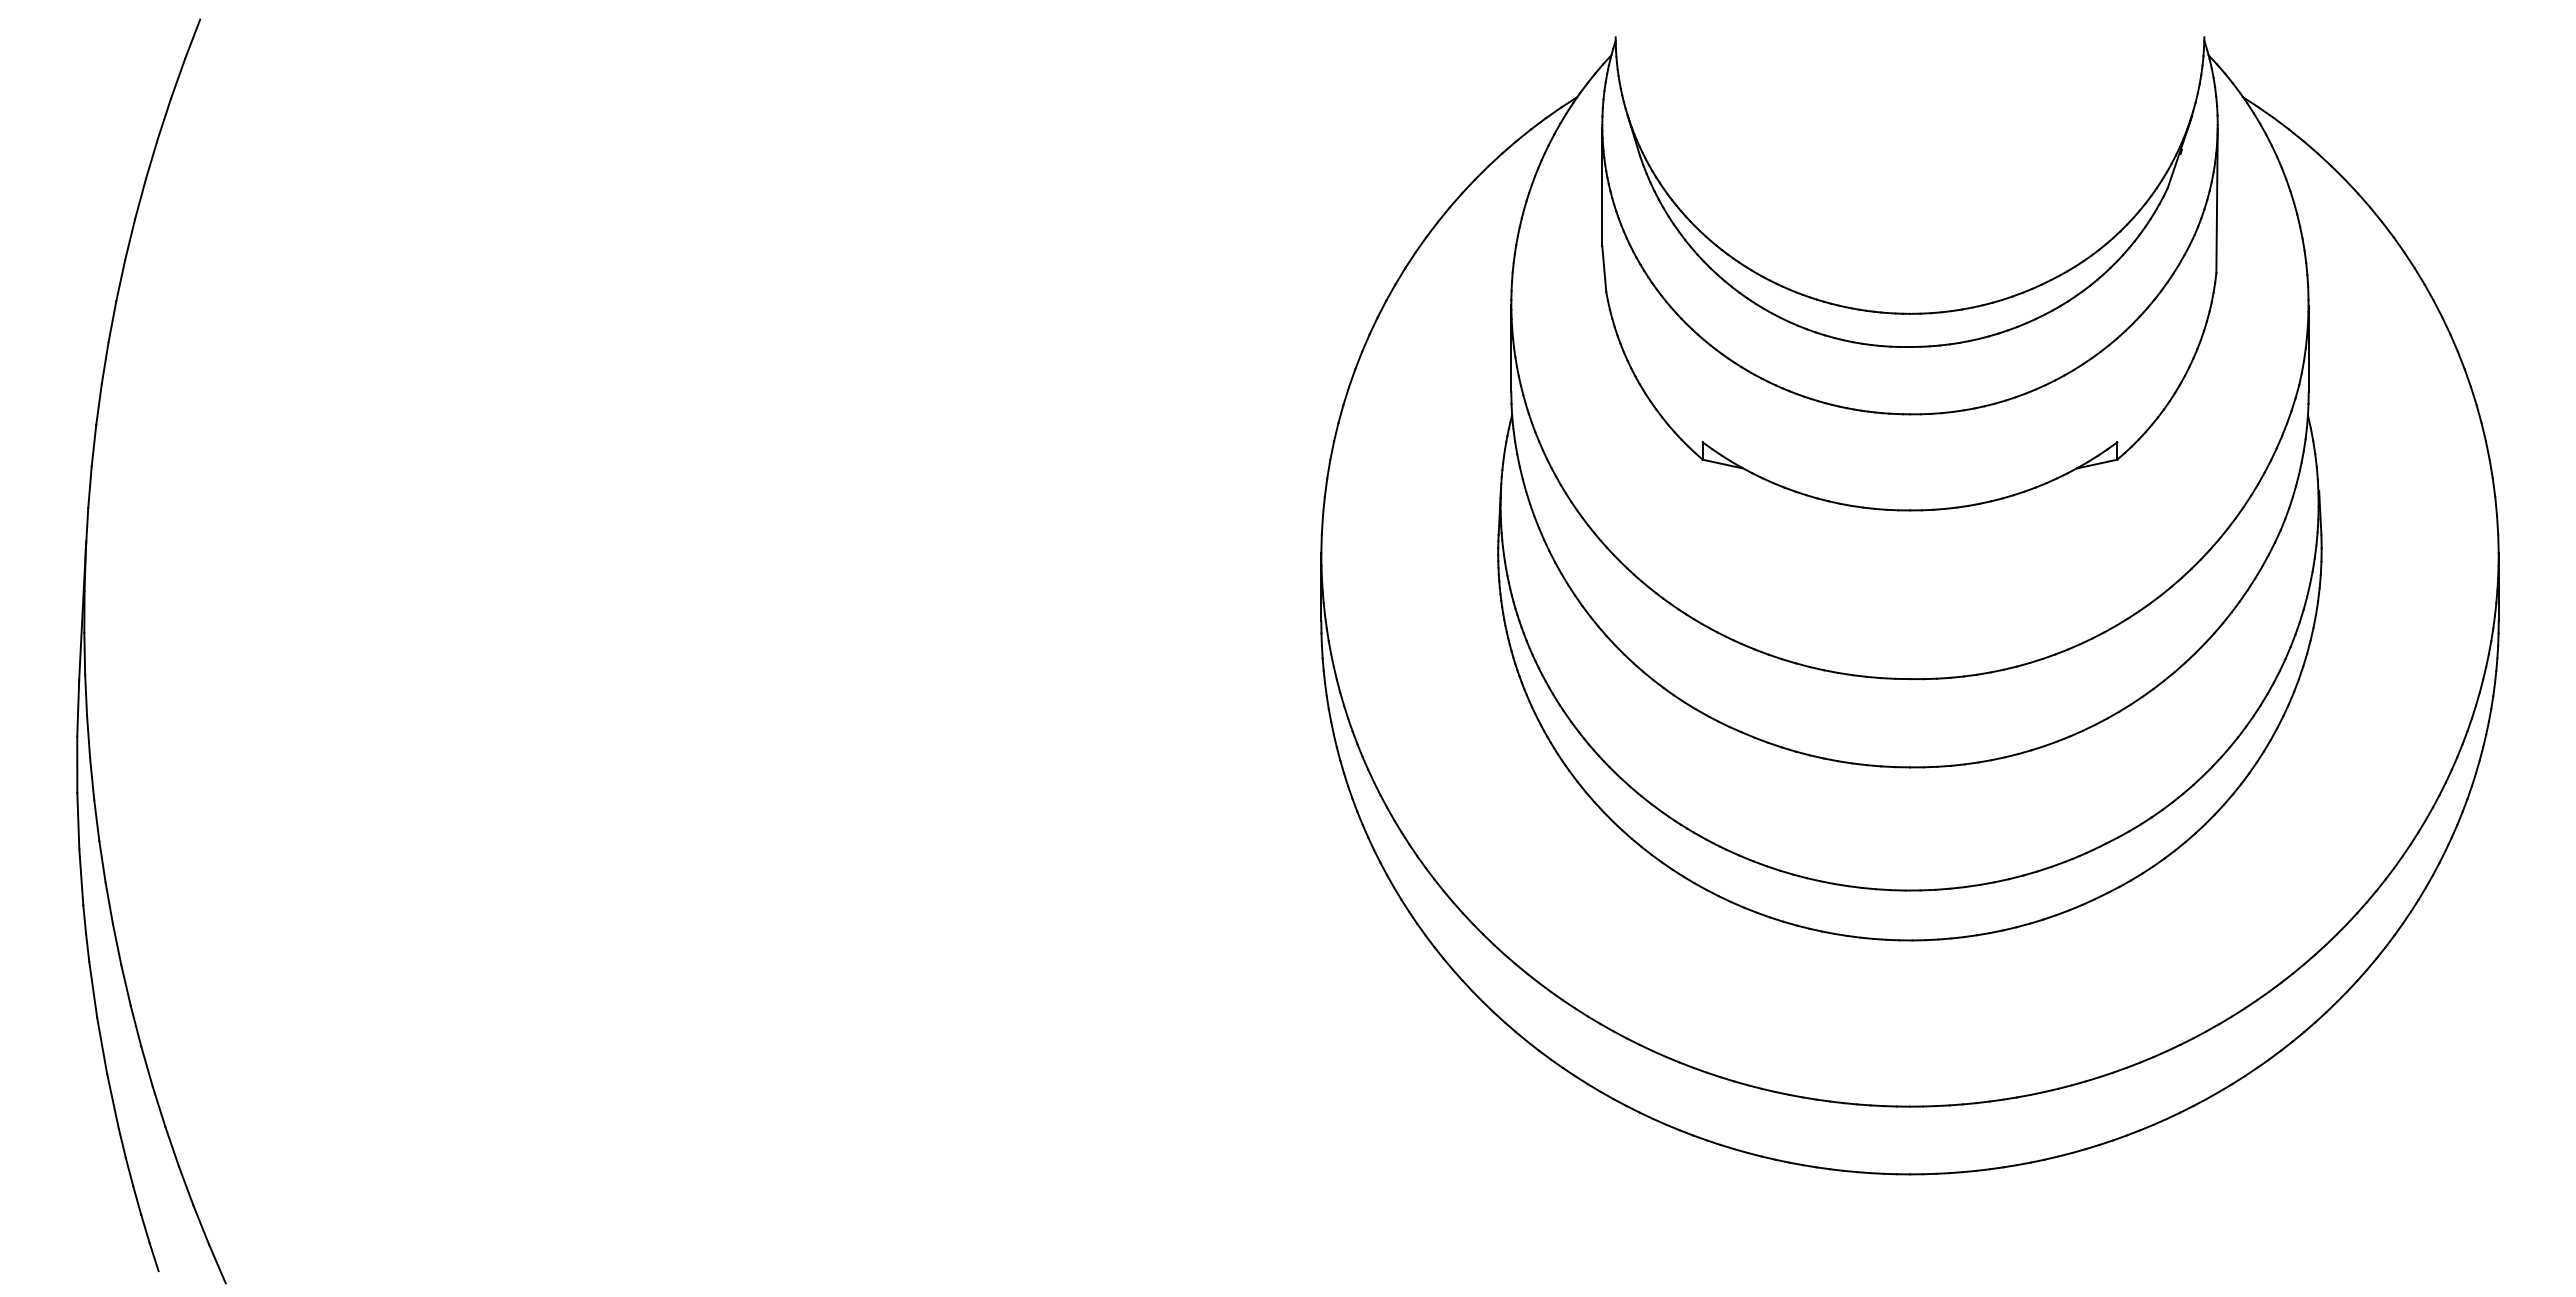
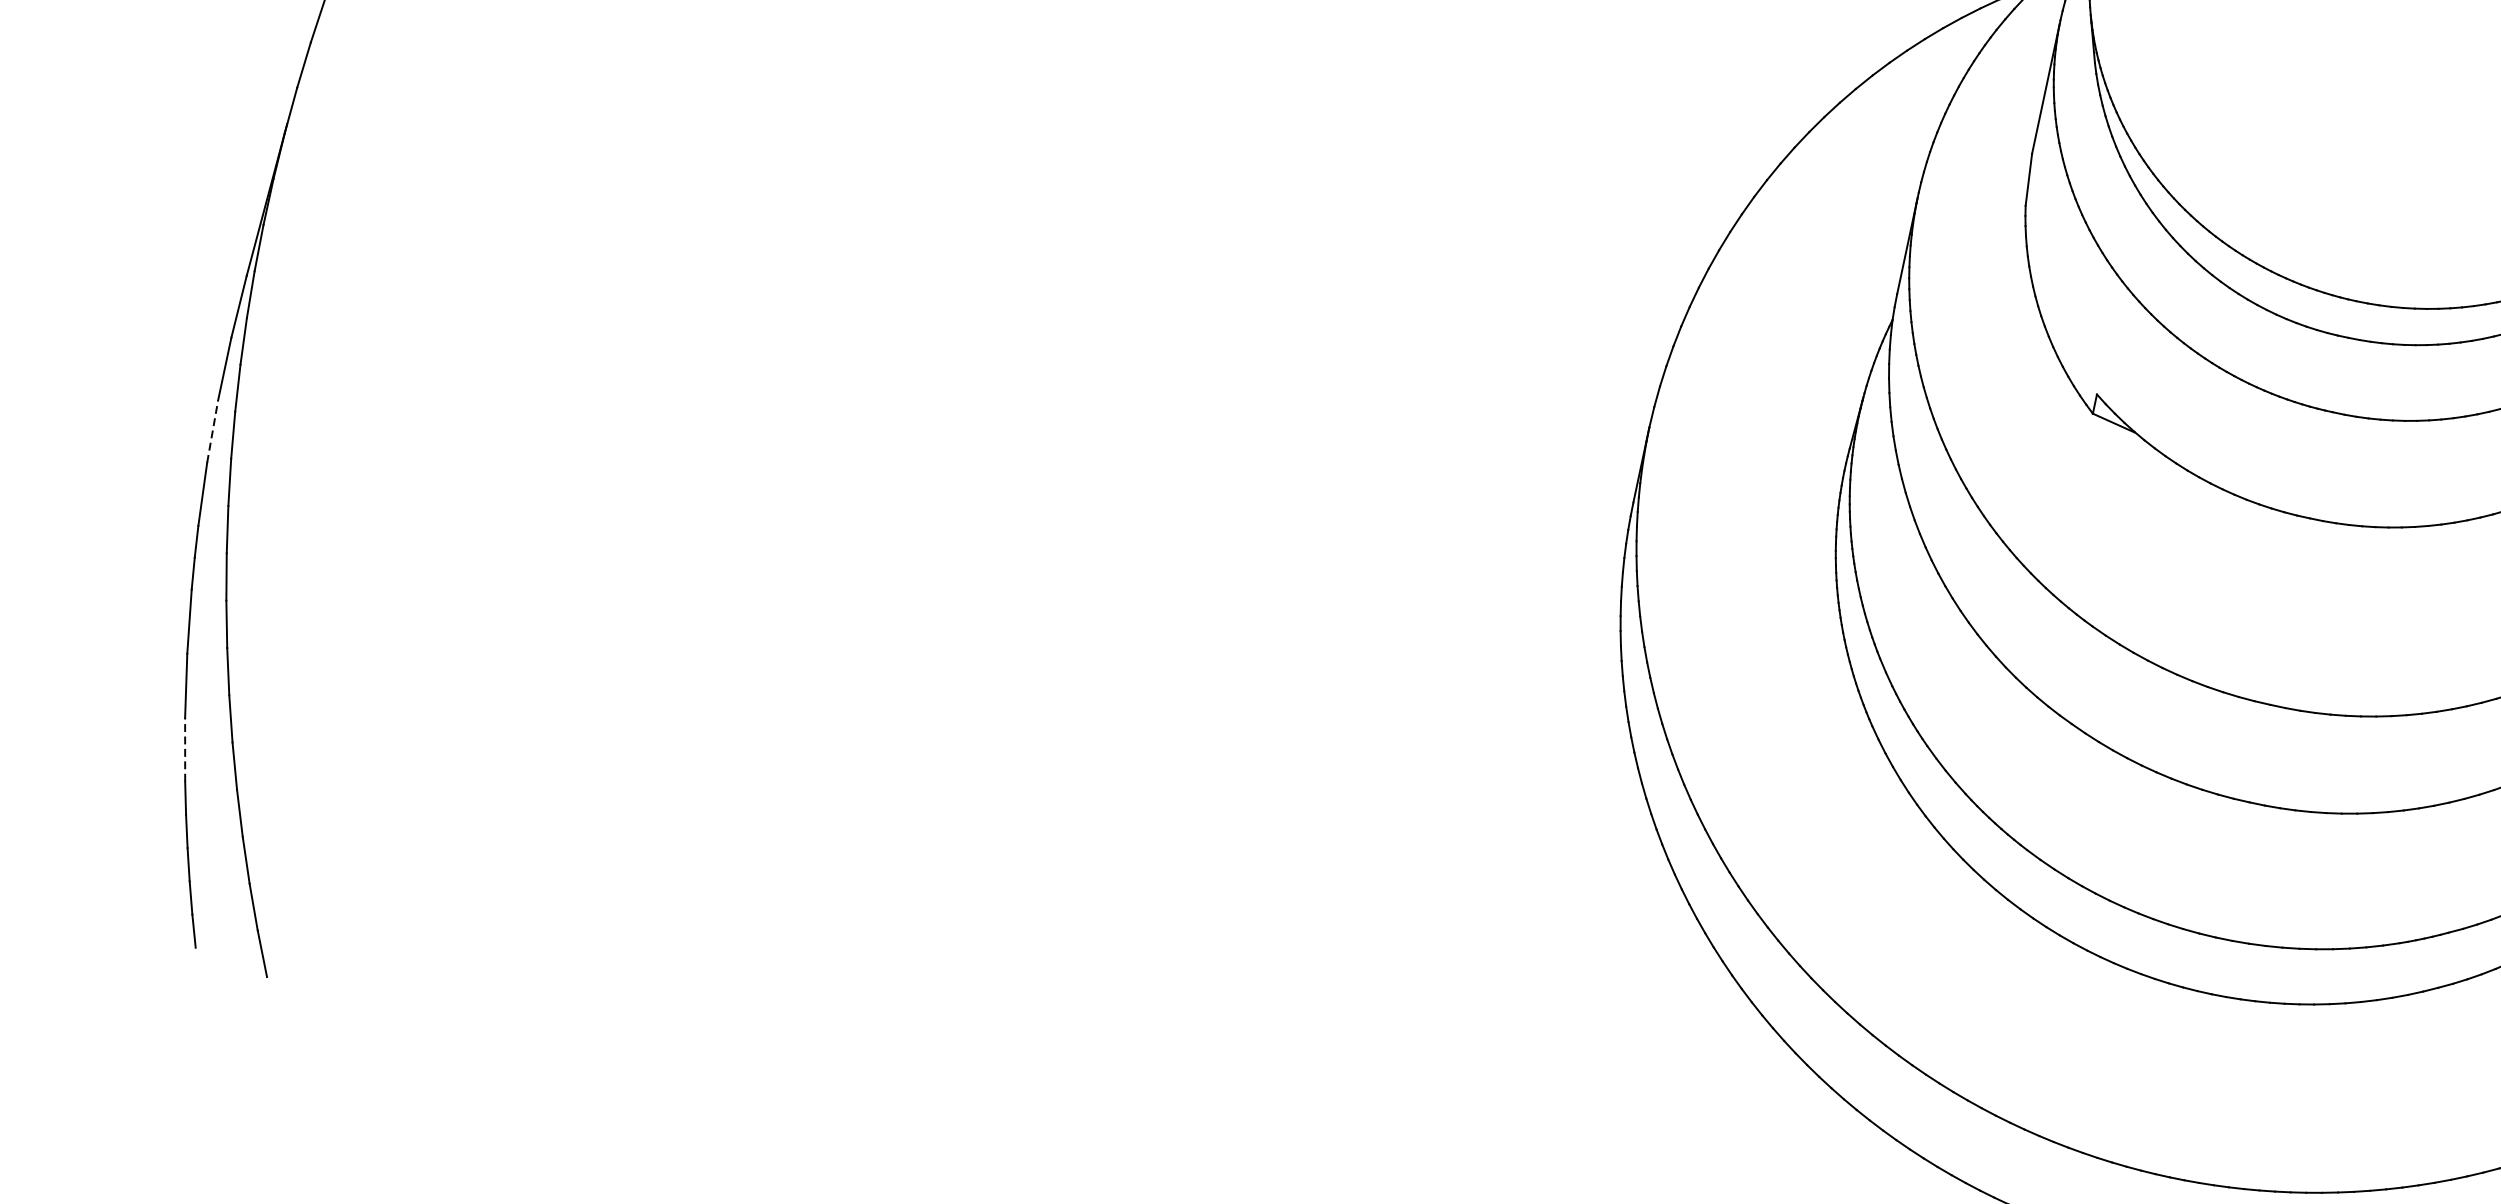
line: (78, 820) -> (213, 430), solid -> dashed
line: (112, 1101) -> (184, 749), solid -> dashed

